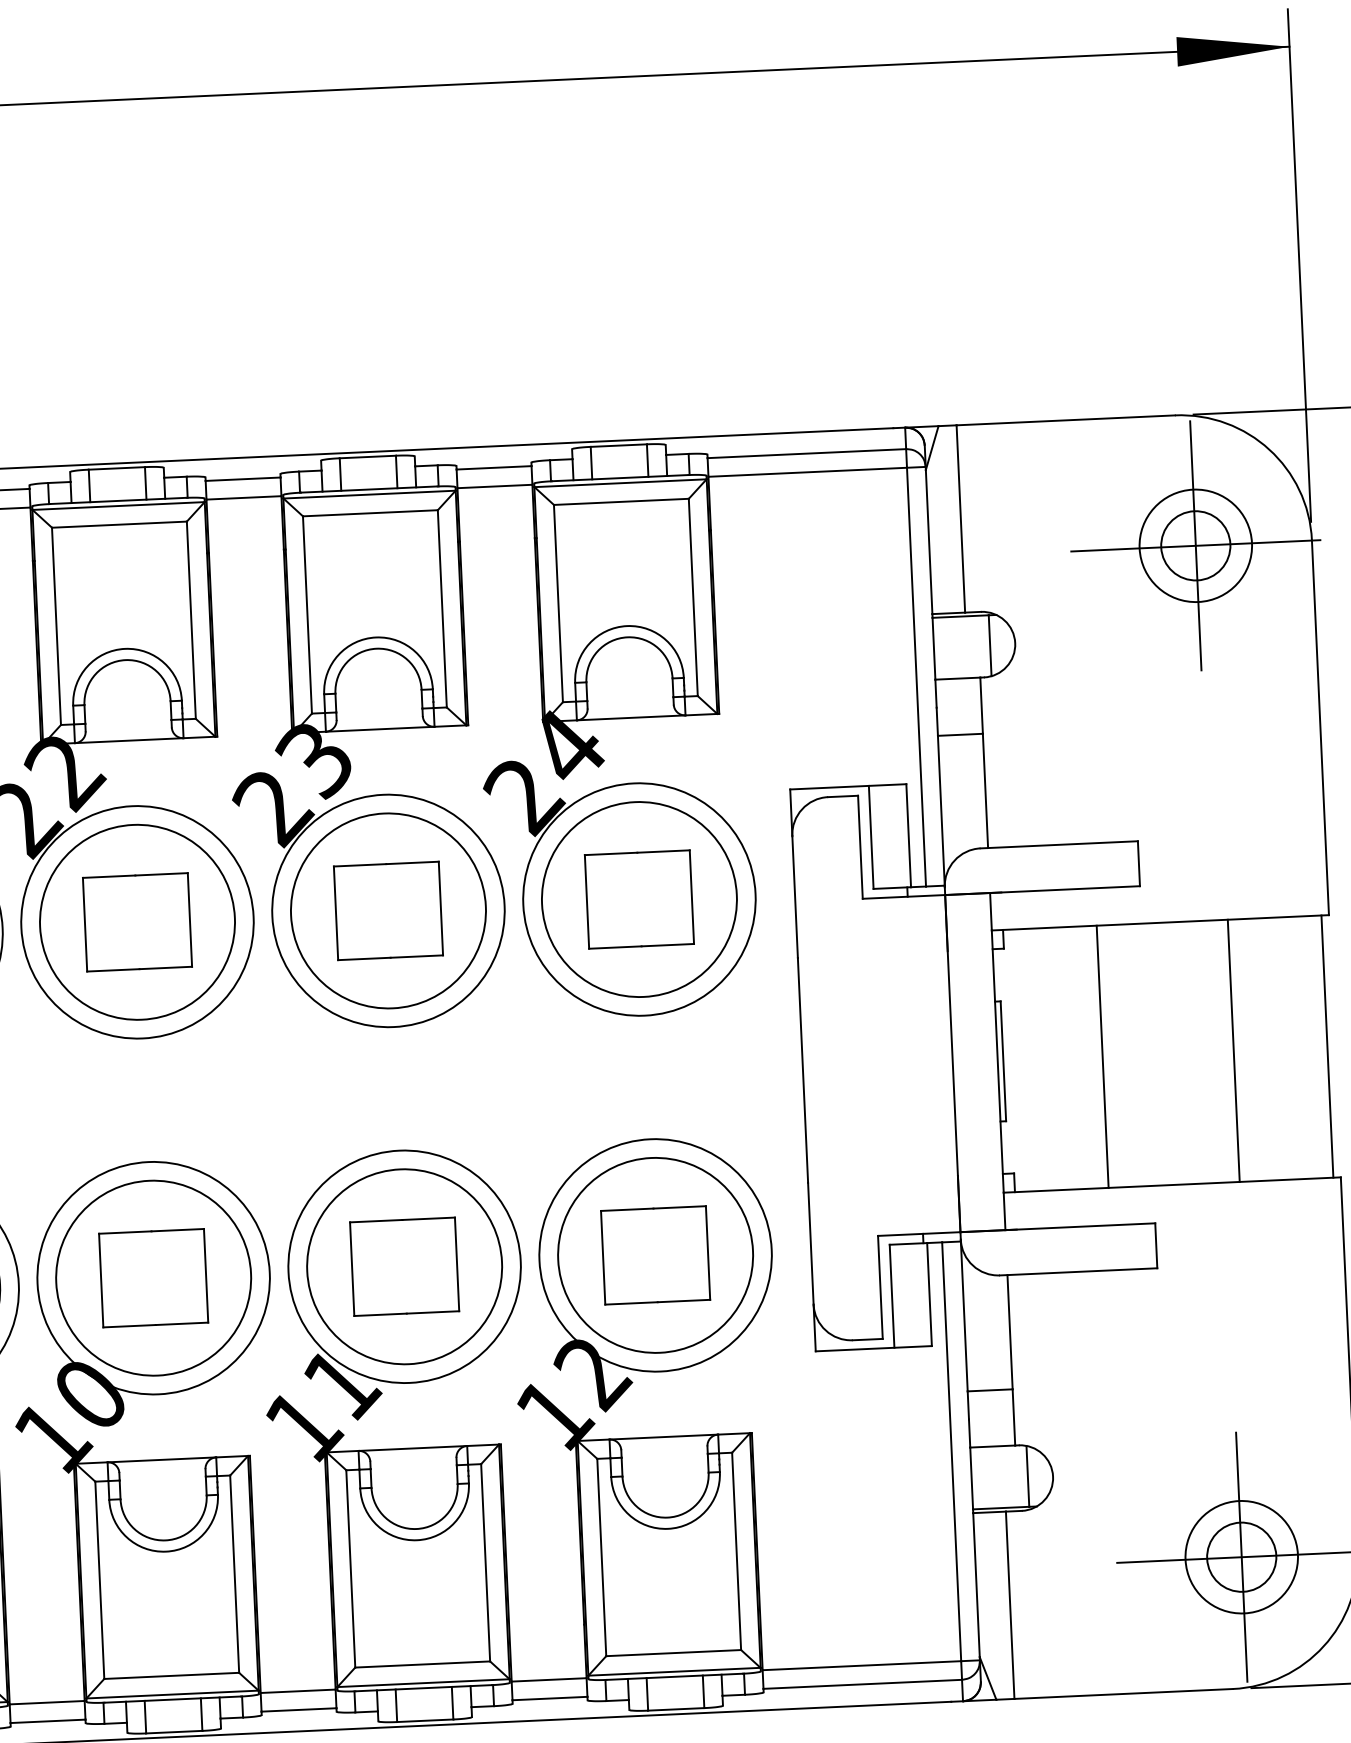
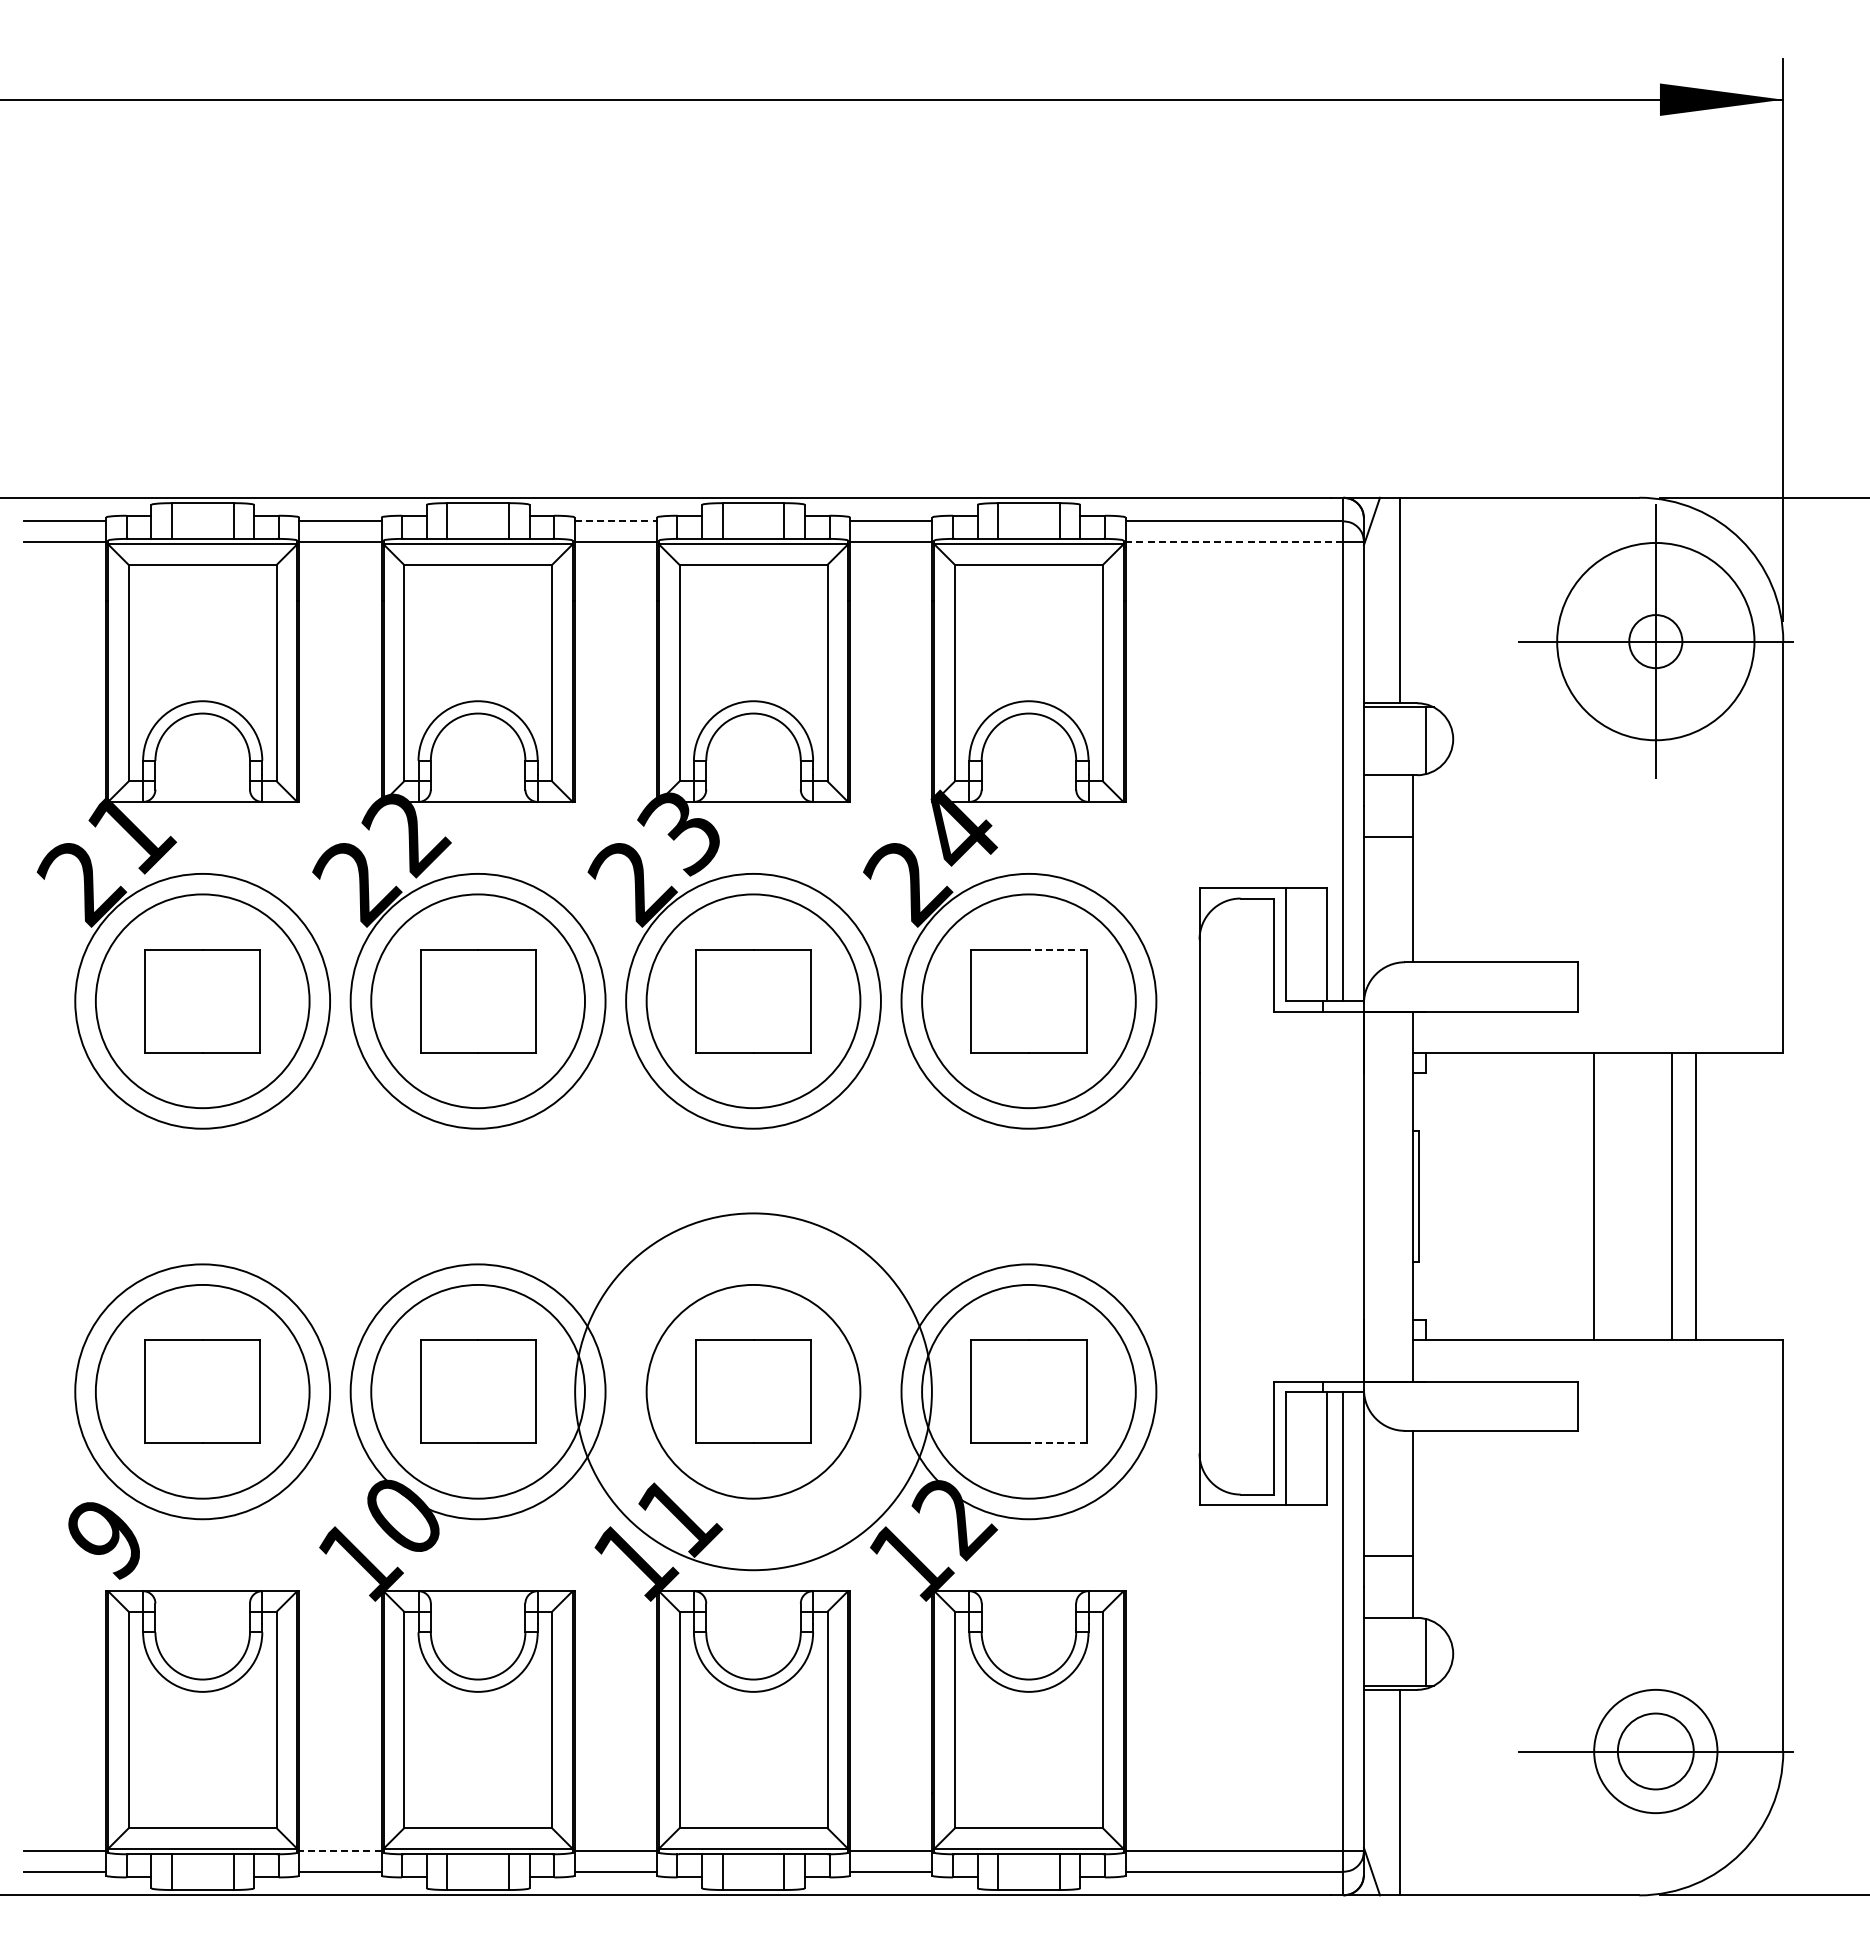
line: (807, 472) -> (1234, 541), solid -> dashed
line: (243, 479) -> (616, 521), solid -> dashed
circle: (1195, 545) -> (1655, 641), size x0.7
circle: (1195, 545) -> (1655, 641), size x1.6
line: (663, 851) -> (1057, 949), solid -> dashed
line: (1327, 1046) -> (1696, 1196), moved
line: (1102, 1056) -> (1594, 1196), moved
circle: (404, 1266) -> (753, 1391), size x1.4
line: (683, 1301) -> (1057, 1443), solid -> dashed
line: (1241, 1557) -> (1655, 1751), removed
line: (46, 1702) -> (339, 1851), solid -> dashed

